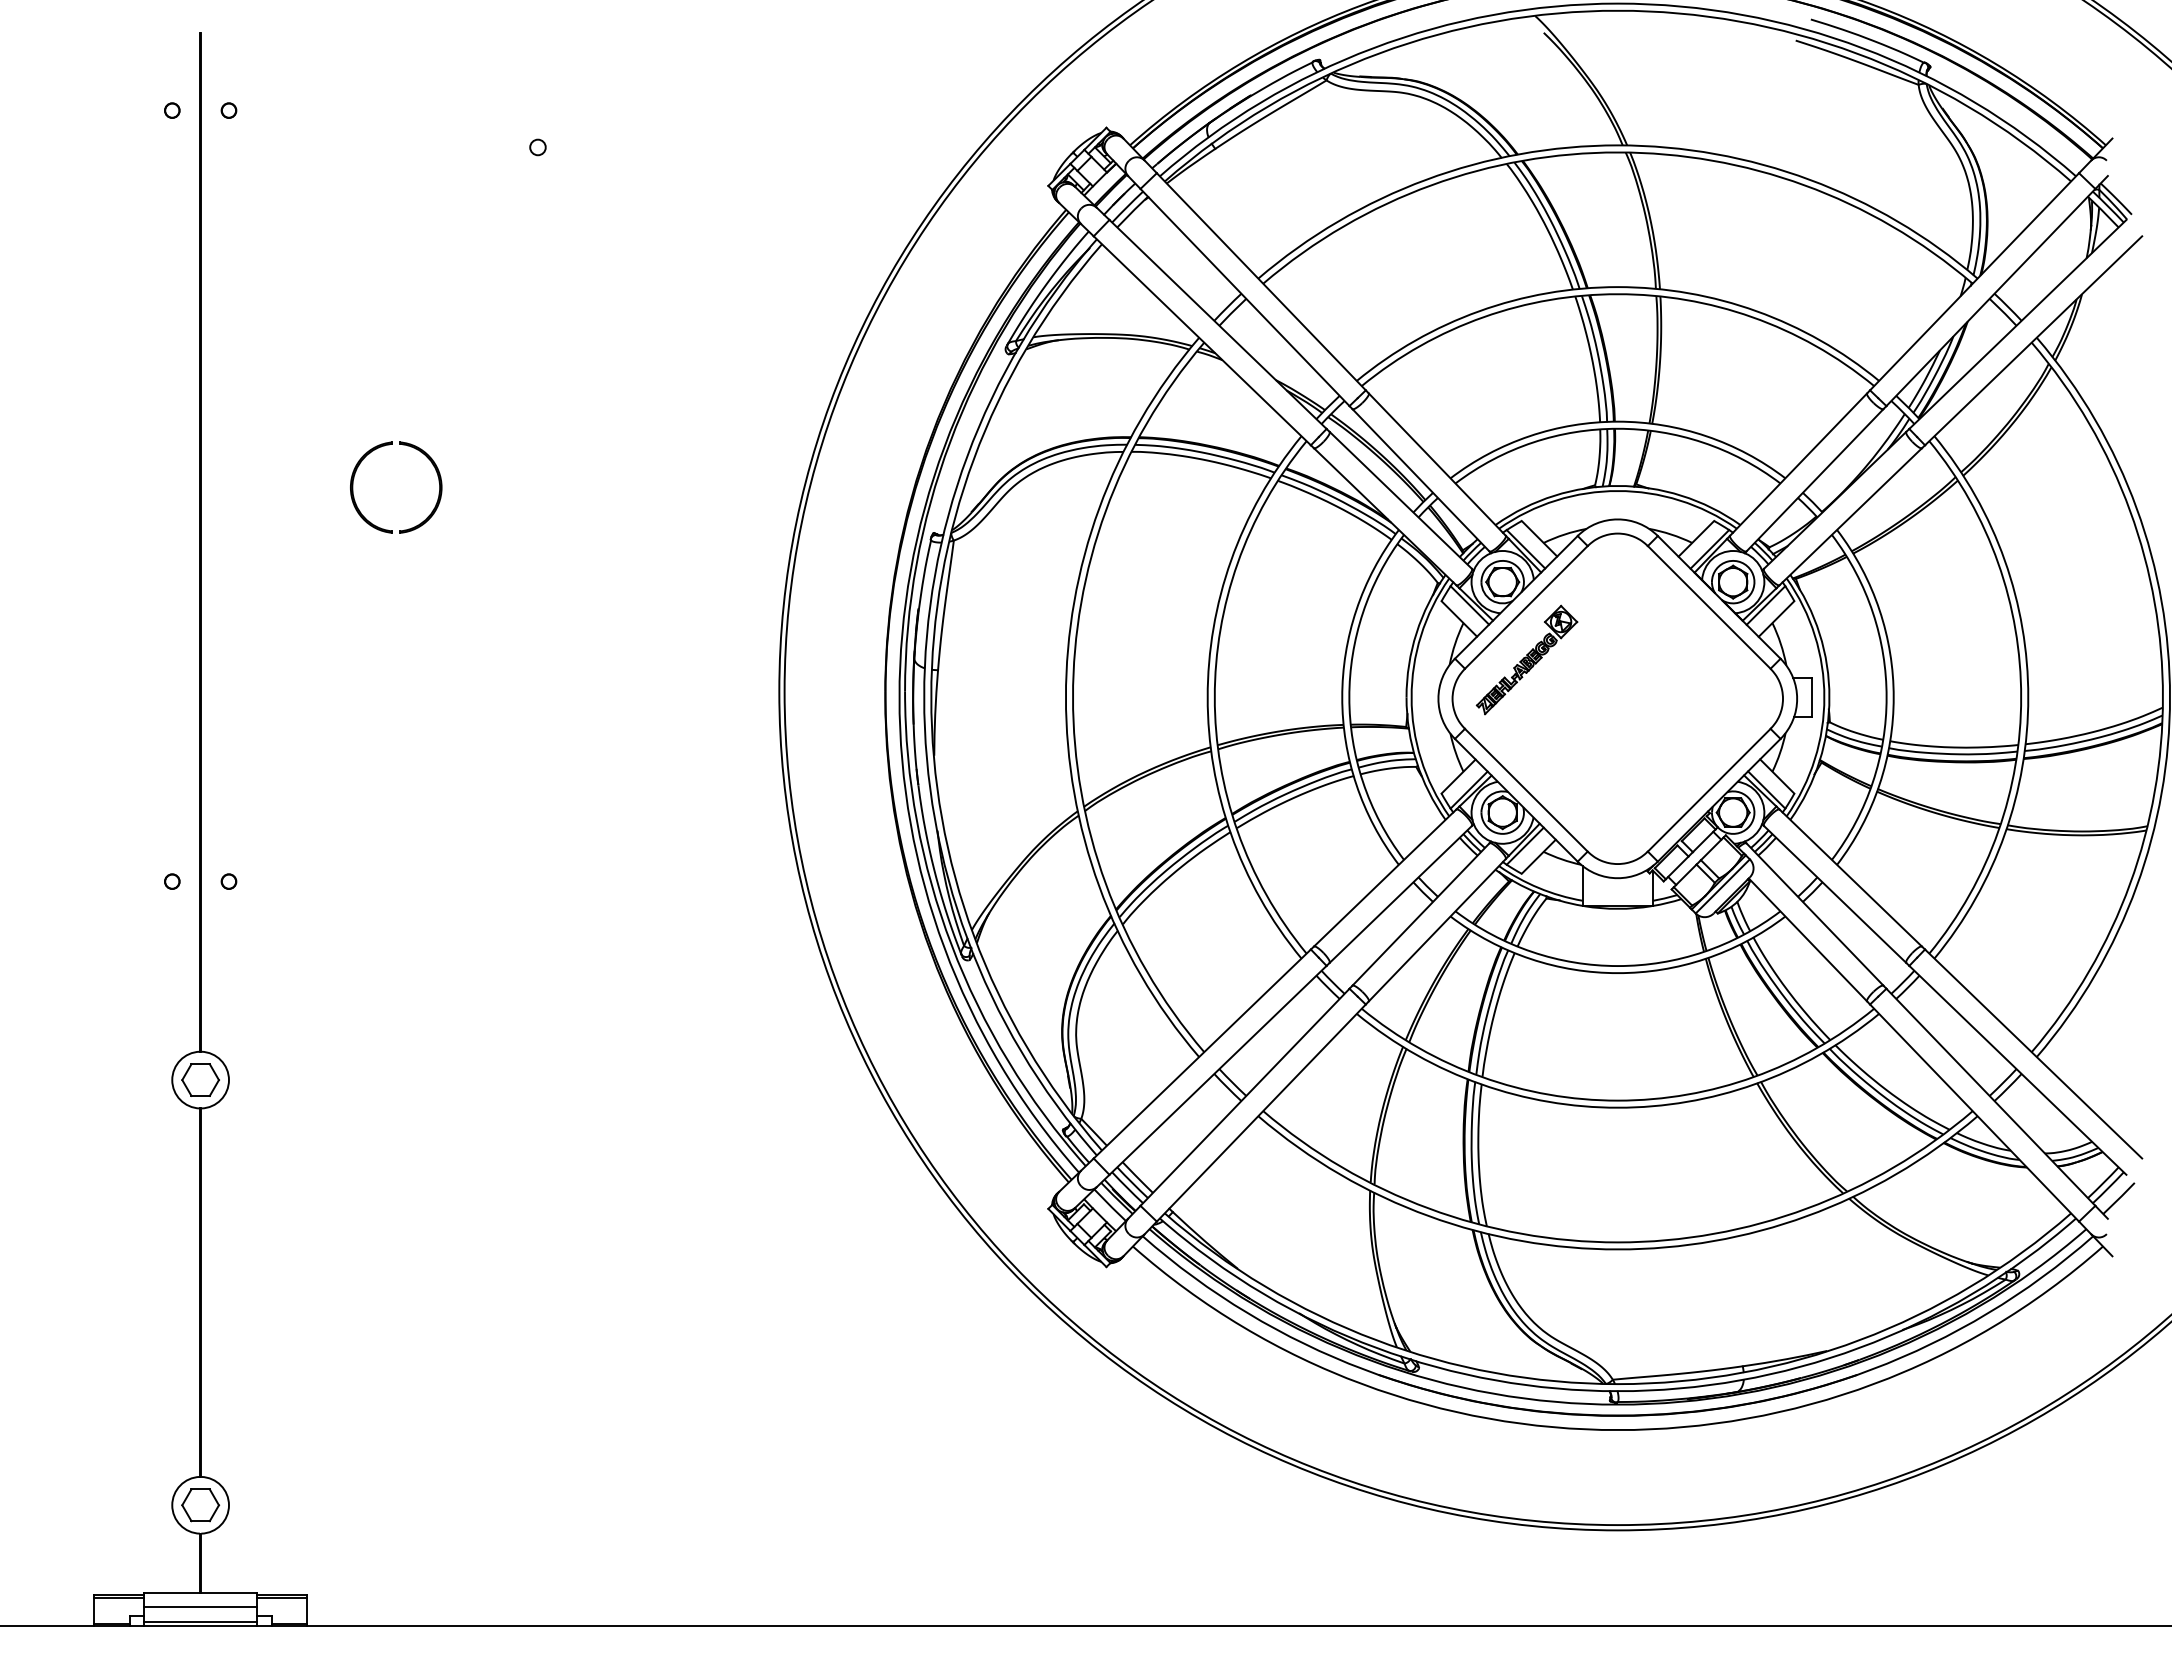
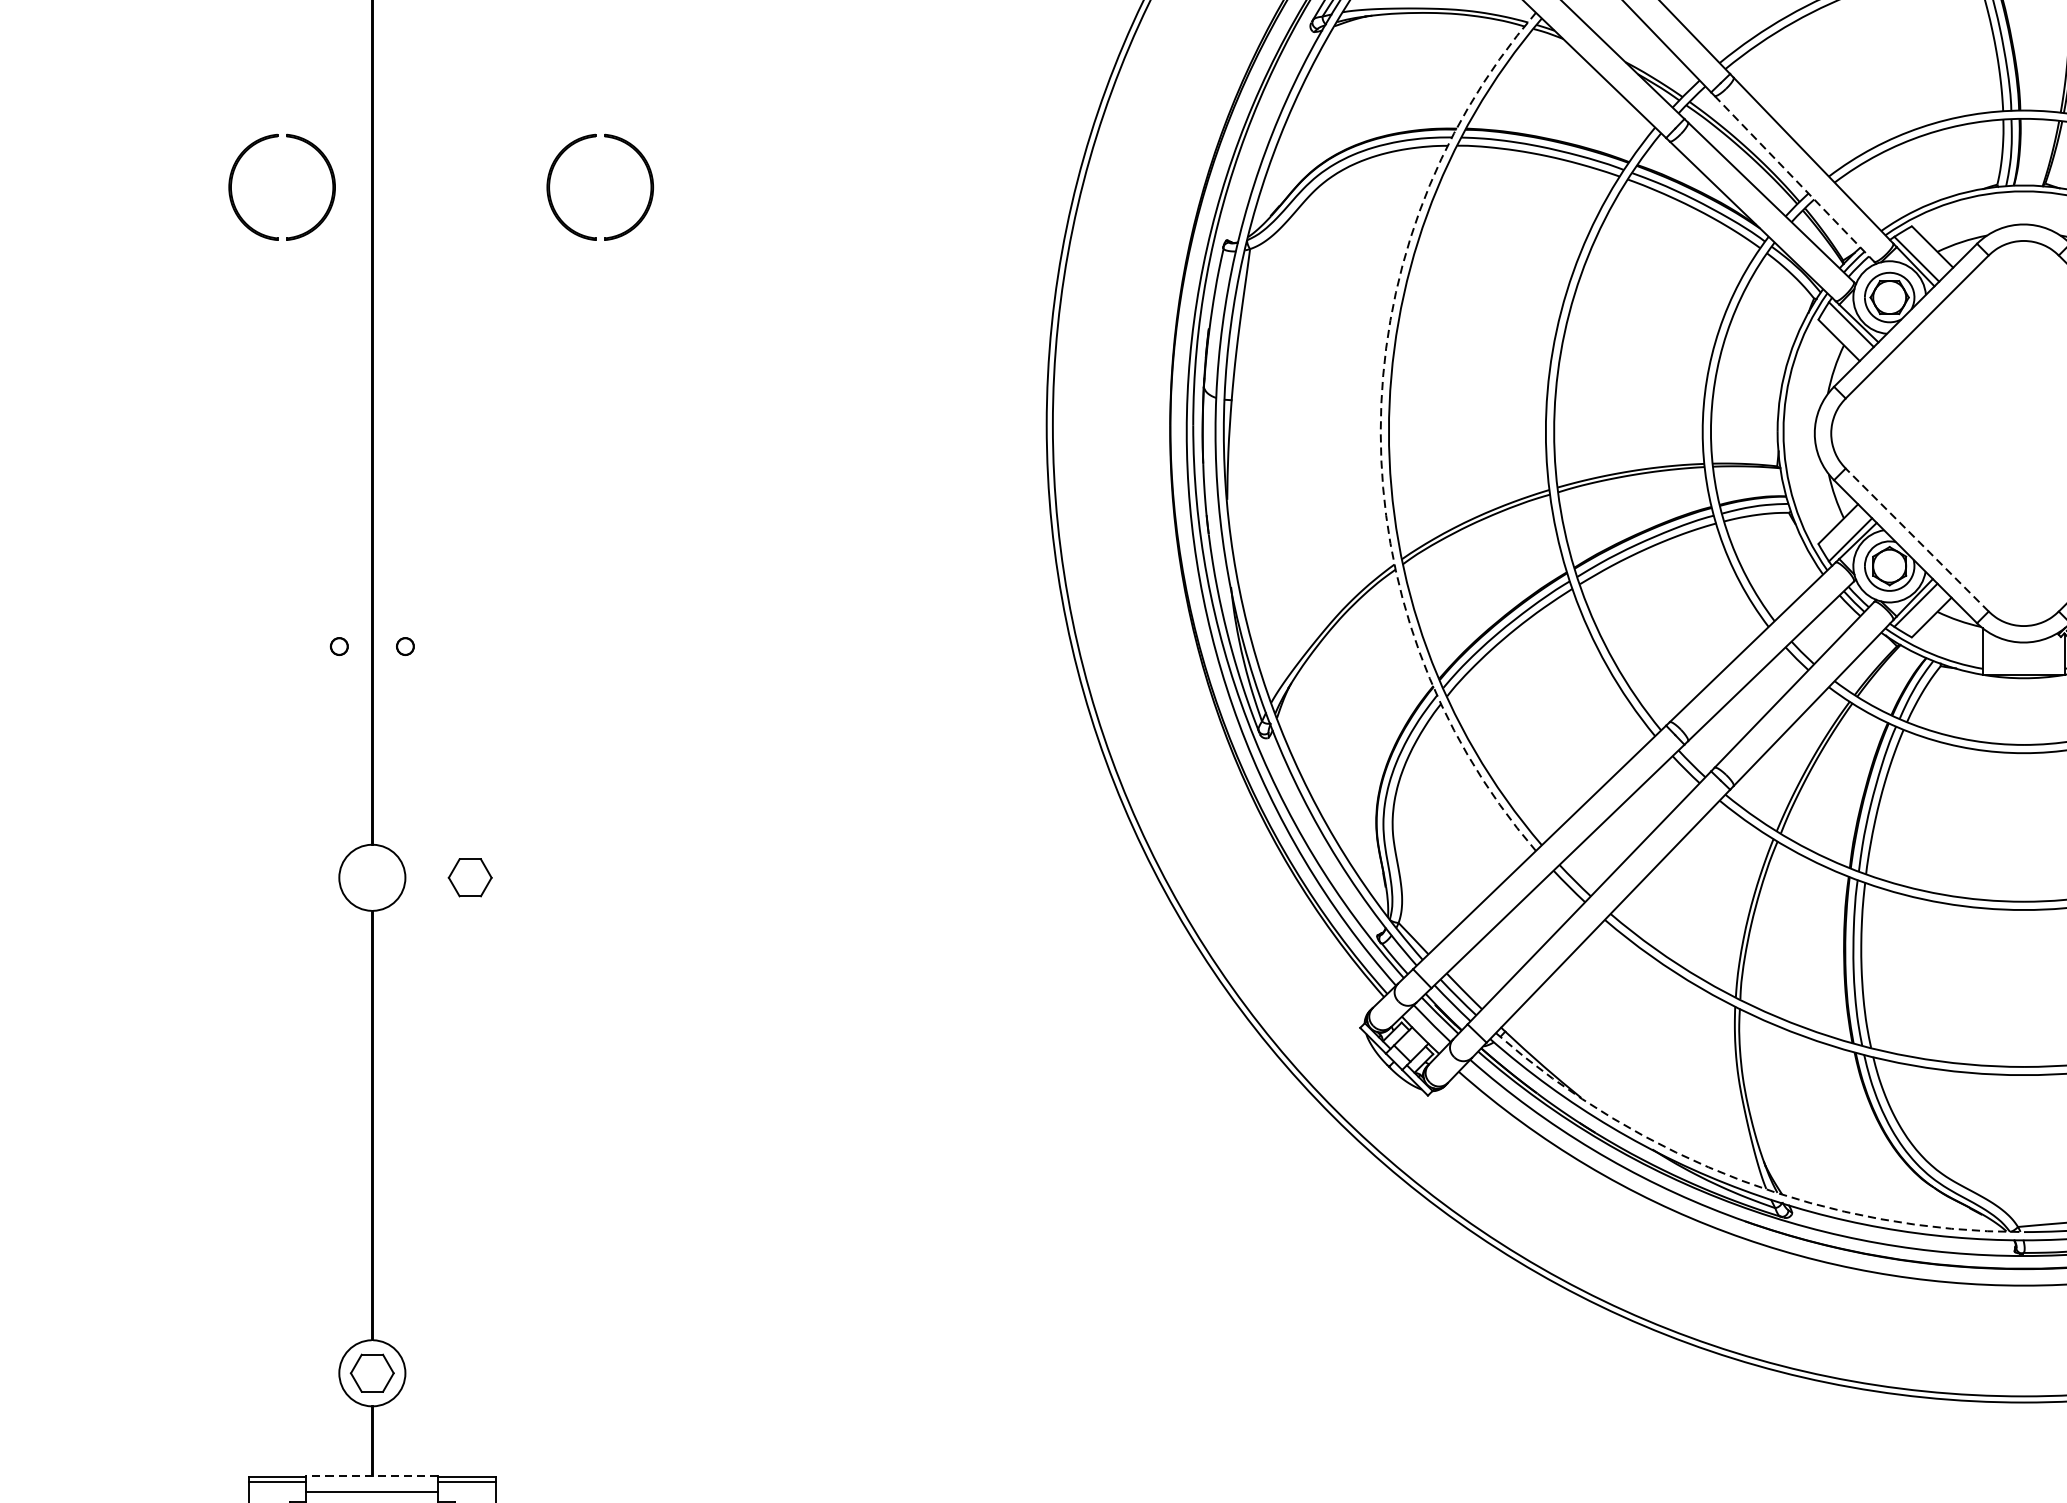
part: (159, 465) -> (324, 161), added
line: (1421, 480) -> (1795, 179), solid -> dashed
part: (1526, 659) -> (1917, 387), removed
arc: (1065, 697) -> (1380, 431), solid -> dashed
line: (1526, 790) -> (1917, 540), solid -> dashed
part: (200, 1079) -> (470, 877), moved
arc: (1375, 1340) -> (1741, 1181), solid -> dashed
line: (200, 1593) -> (372, 1476), solid -> dashed

